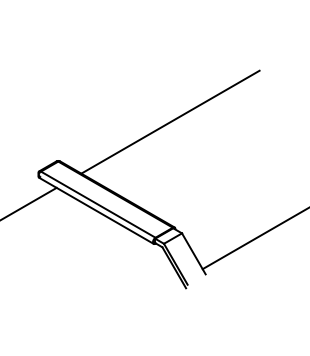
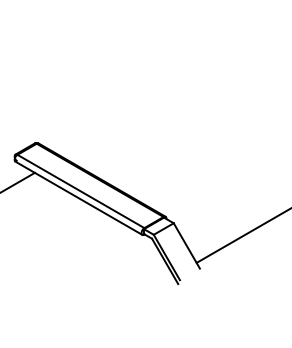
line: (170, 121) -> (160, 99), removed

